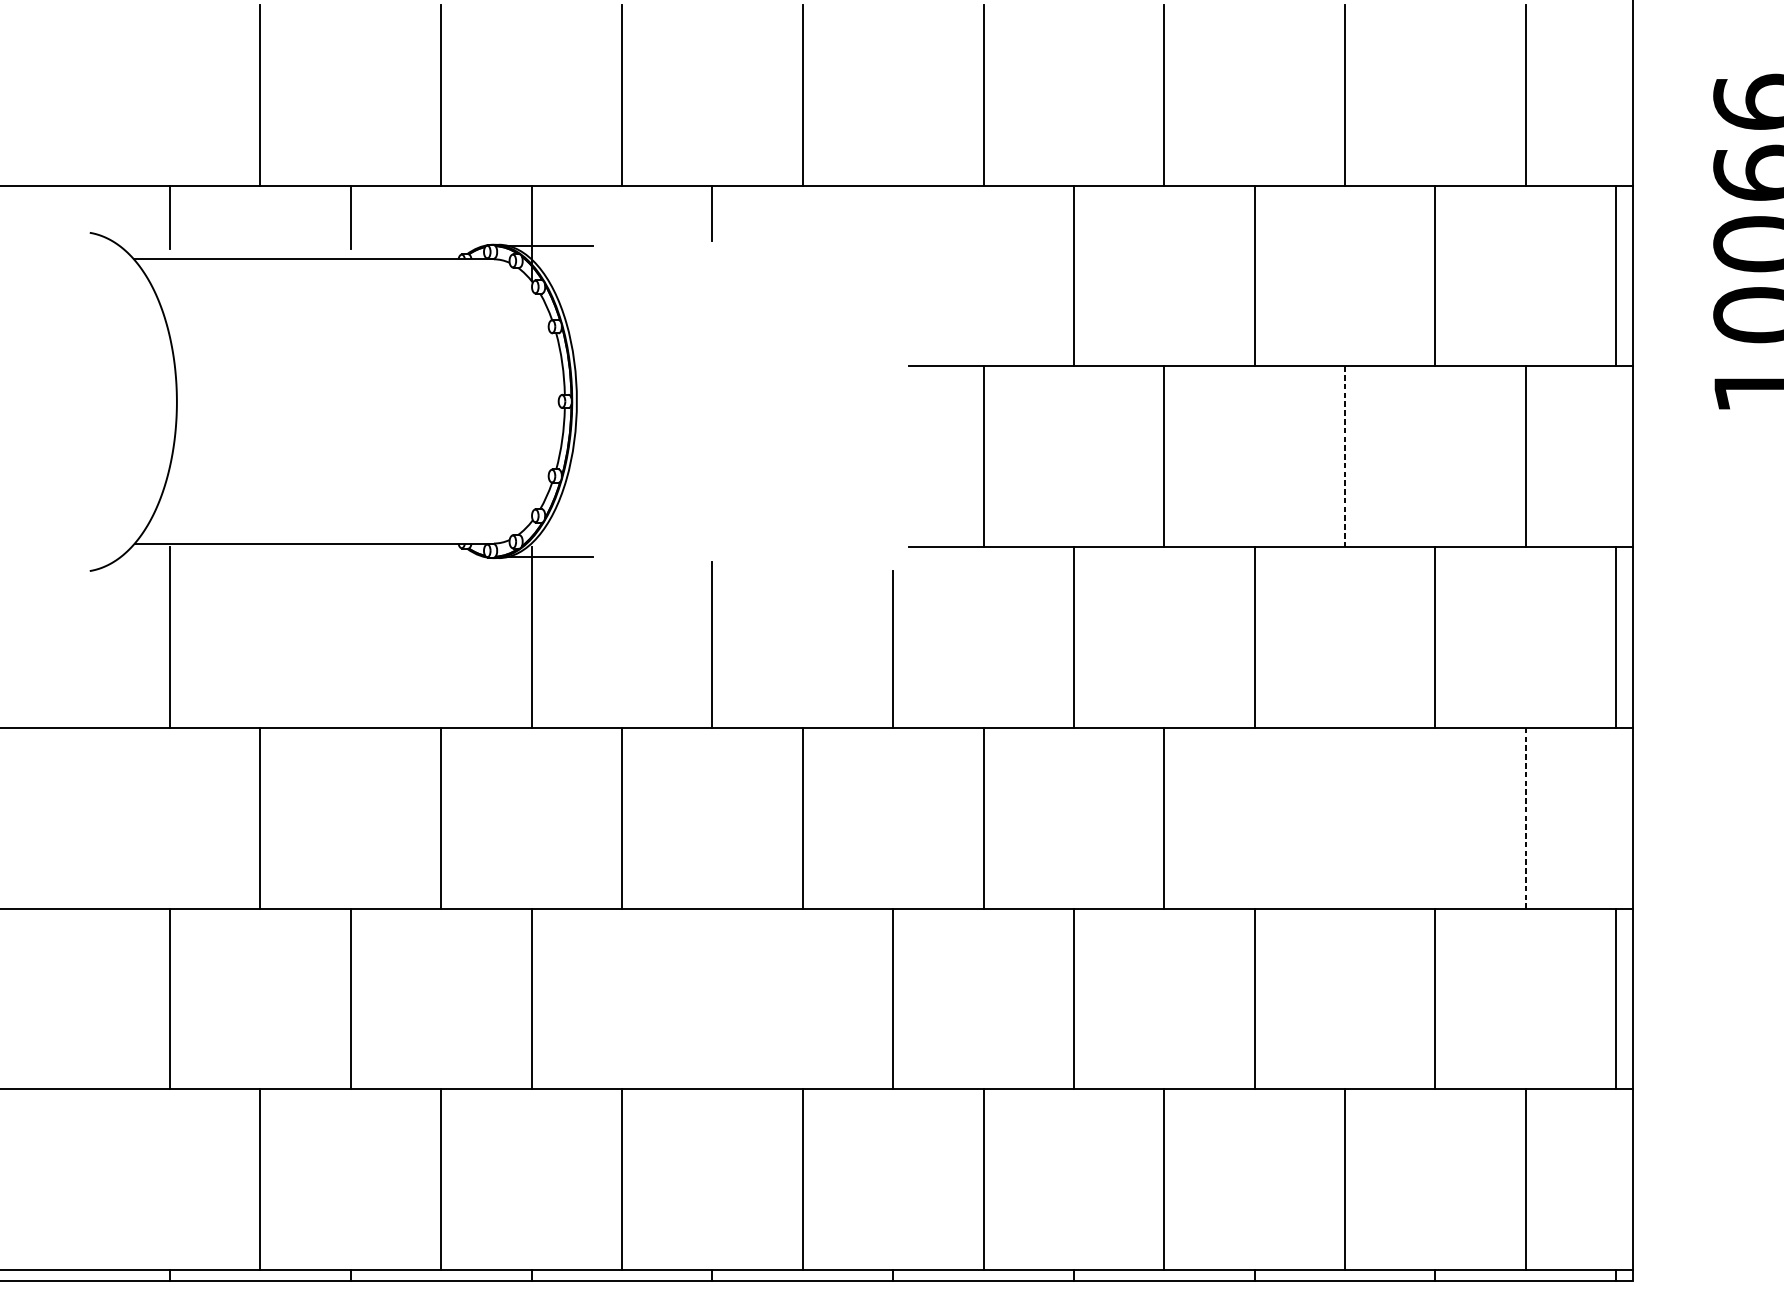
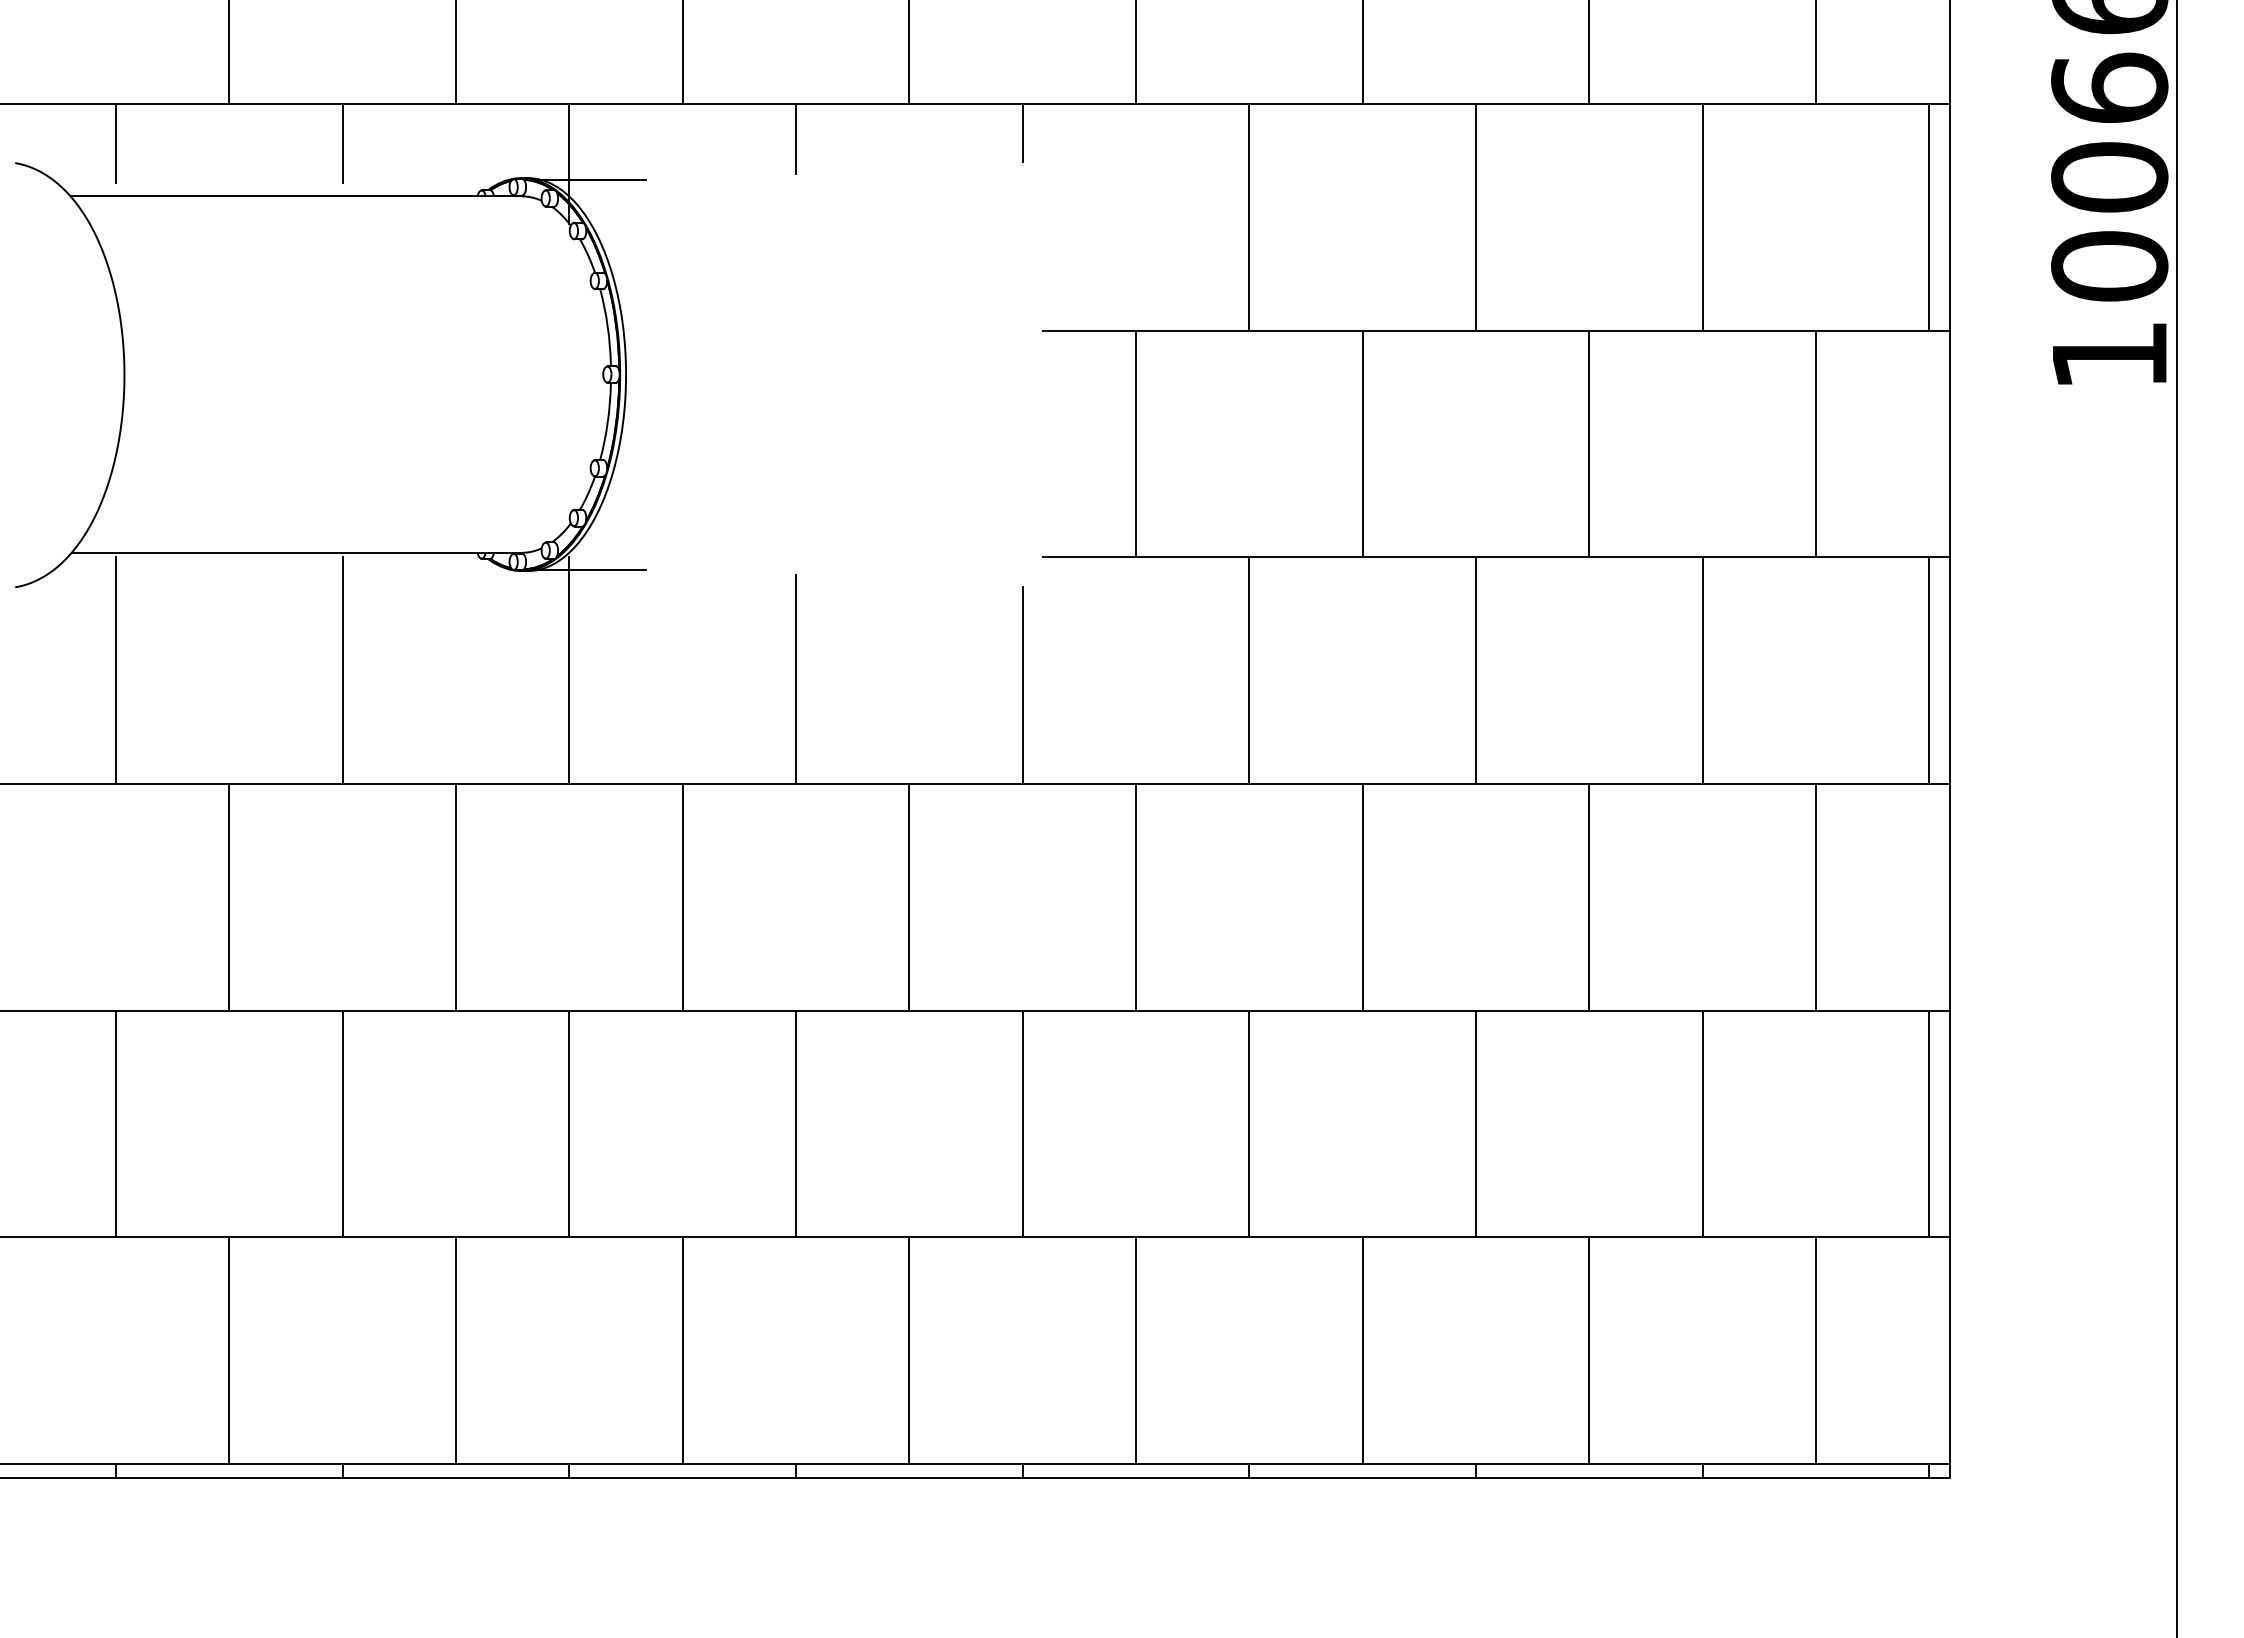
line: (893, 208) -> (1022, 132), added
line: (1345, 457) -> (1589, 444), dashed -> solid
line: (350, 637) -> (342, 670), added
line: (1345, 817) -> (1589, 896), added
line: (1526, 818) -> (1816, 897), dashed -> solid
line: (712, 998) -> (795, 1123), added

